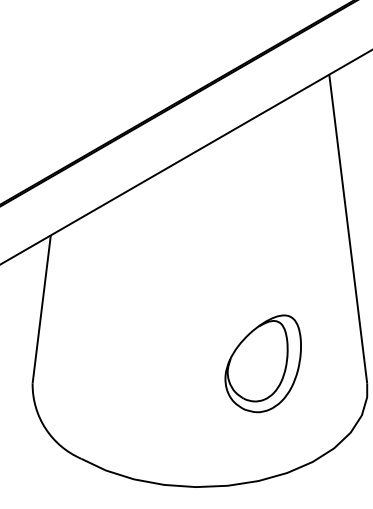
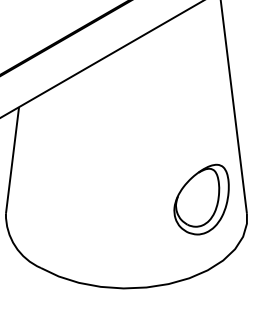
part: (262, 363) -> (201, 199), moved

